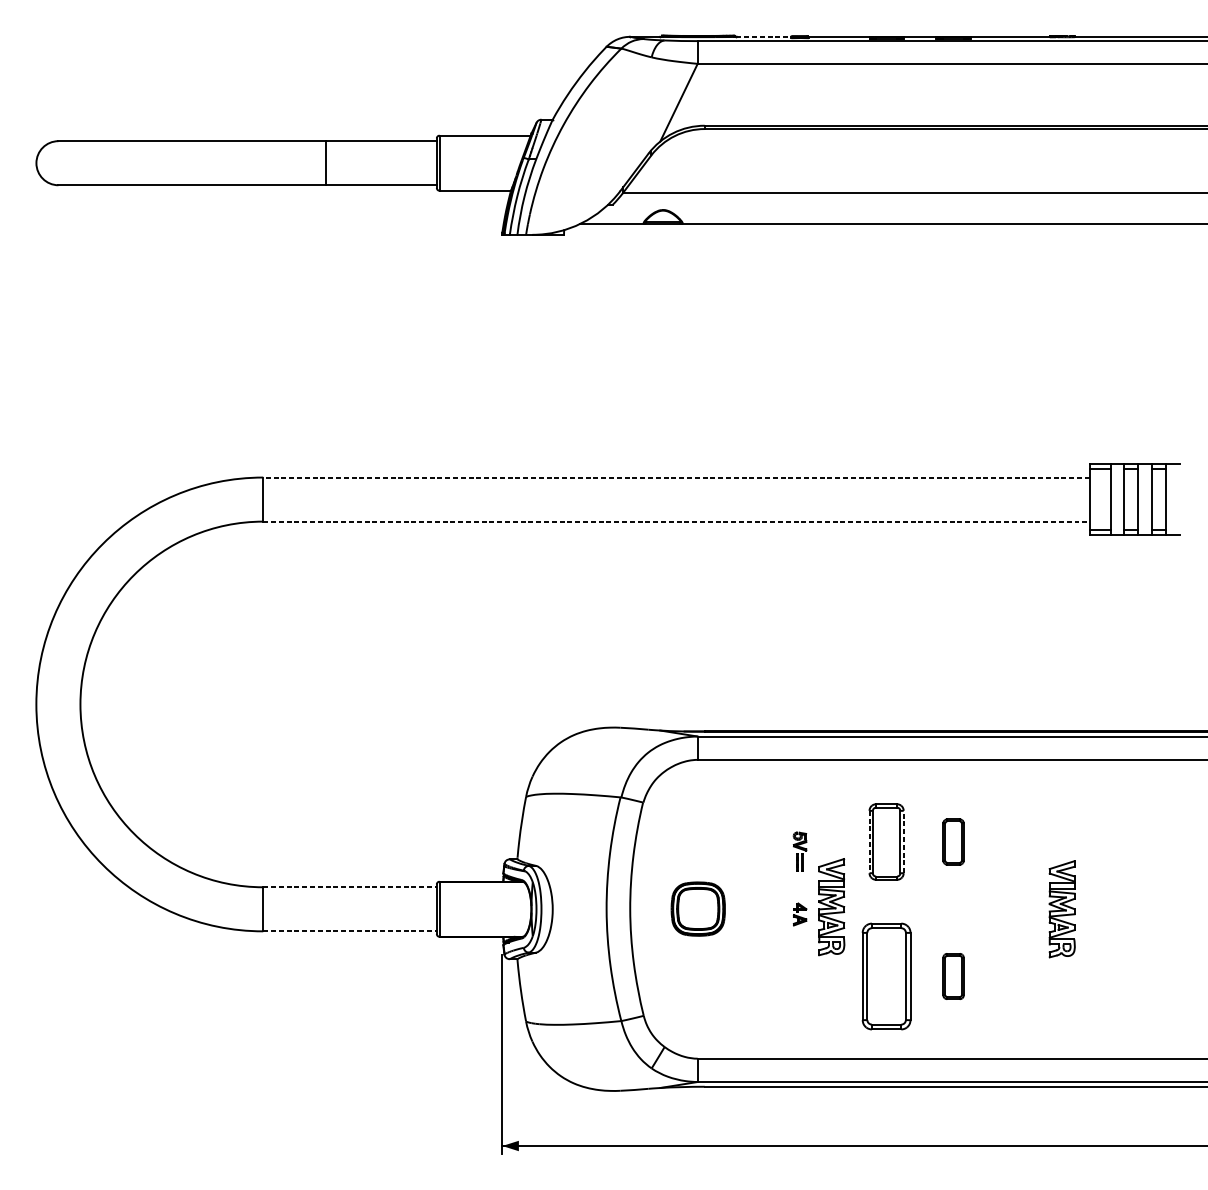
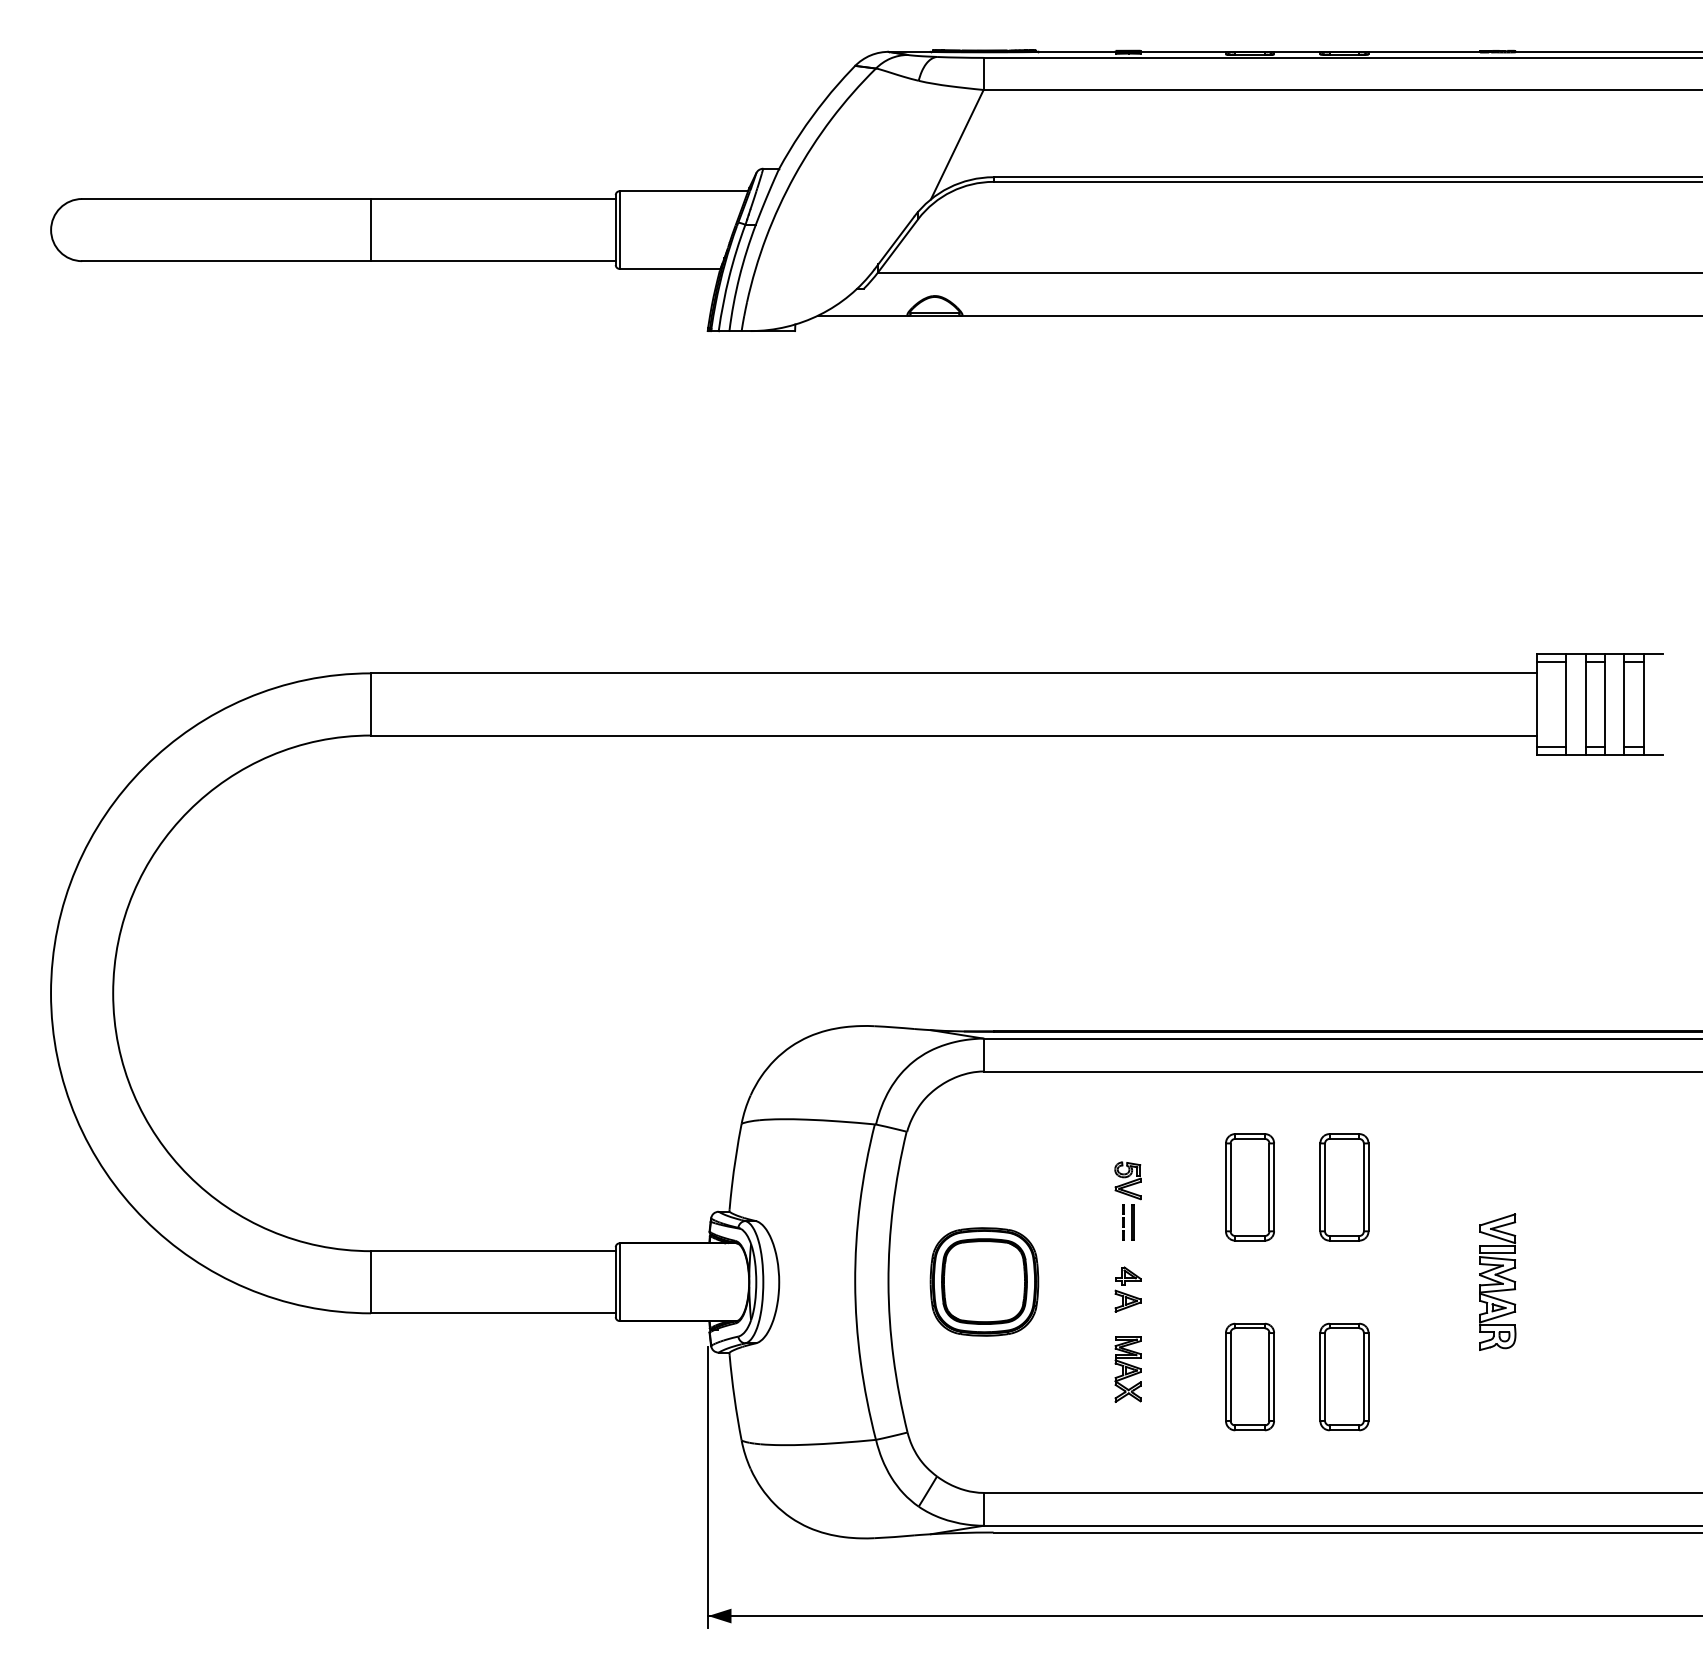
line: (764, 36) -> (1077, 51), dashed -> solid
line: (326, 163) -> (371, 230), moved
line: (676, 477) -> (953, 673), dashed -> solid
line: (676, 521) -> (953, 735), dashed -> solid
line: (869, 842) -> (1225, 1187), dashed -> solid
line: (903, 842) -> (1274, 1187), dashed -> solid
part: (953, 842) -> (1344, 1187), size x1.67
part: (799, 851) -> (1127, 1200), size x1.43
line: (350, 887) -> (493, 1251), dashed -> solid
part: (831, 906) -> (1172, 1278), removed
part: (698, 908) -> (984, 1281), size x1.43
part: (799, 914) -> (1127, 1289), size x1.43
line: (350, 931) -> (493, 1313), dashed -> solid
part: (799, 971) -> (1127, 1369), added
part: (886, 976) -> (1249, 1376), size x0.71
part: (953, 976) -> (1344, 1376), size x1.67

